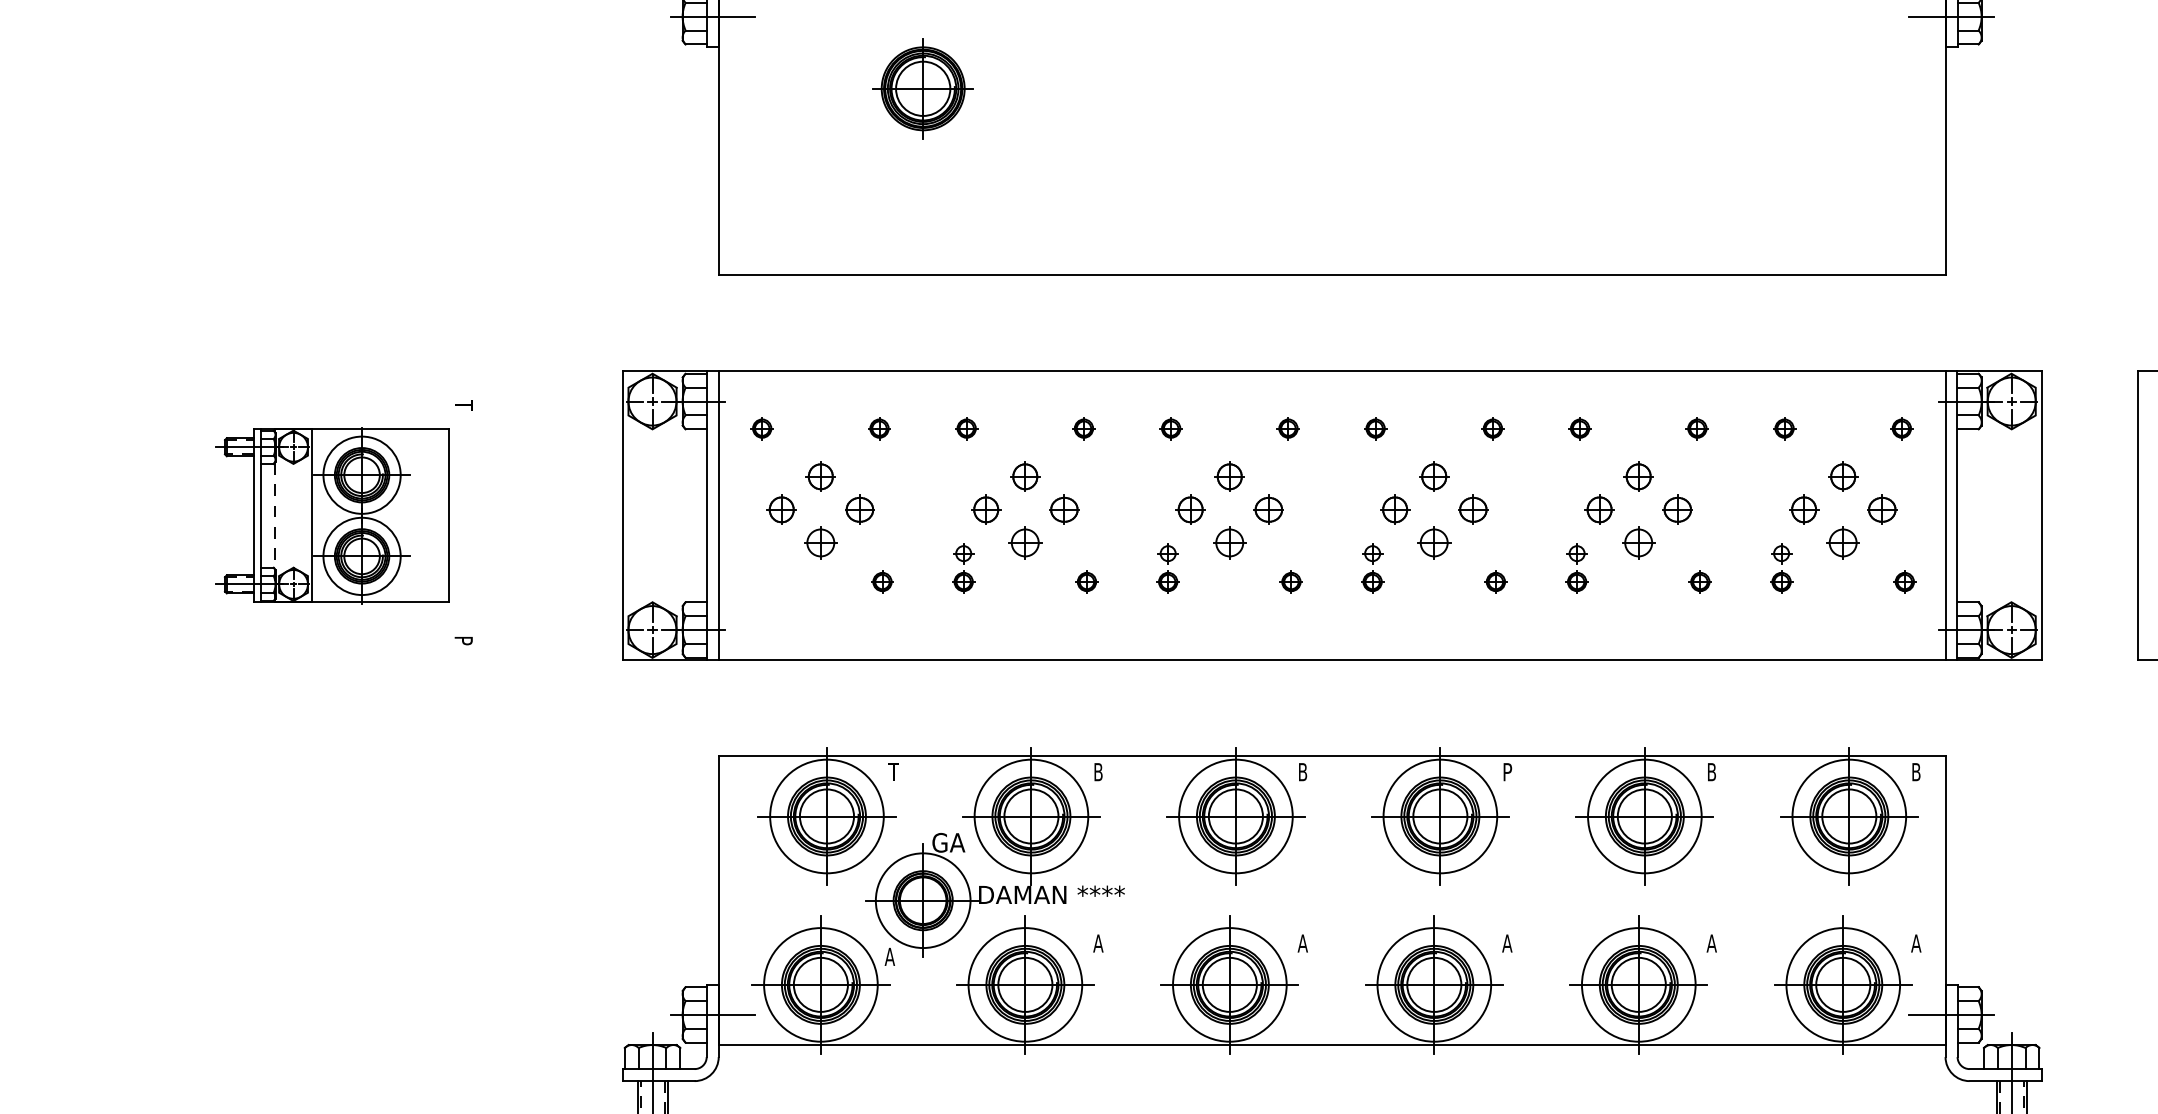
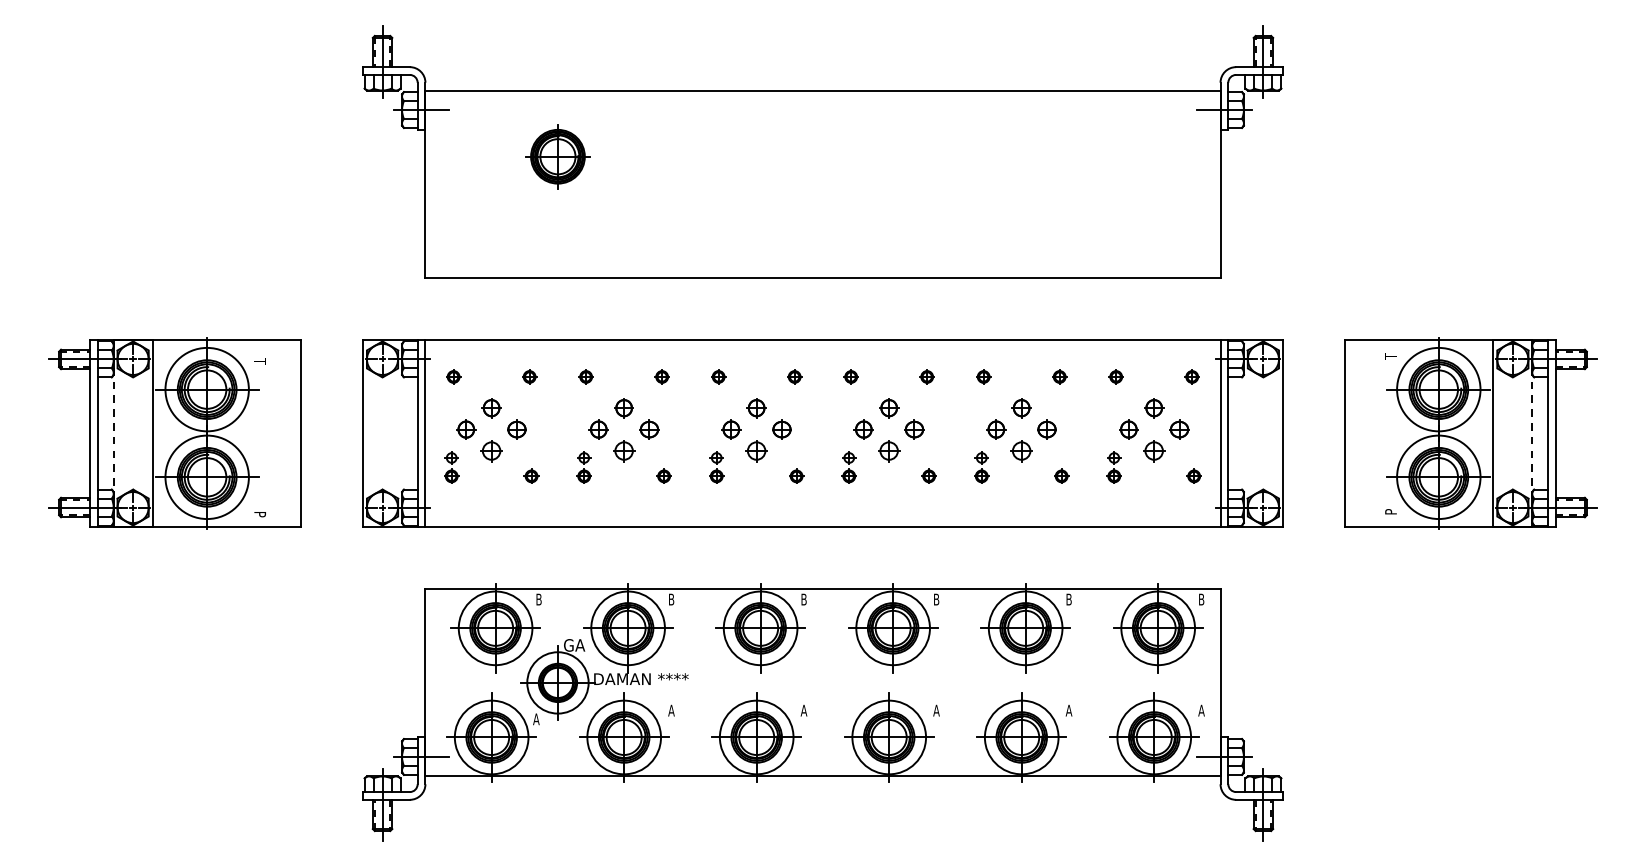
part: (331, 515) -> (174, 433), size x1.67
part: (758, 568) -> (451, 467), added
text: (893, 771) -> (538, 599), T -> B
text: (1507, 771) -> (936, 599), P -> B

